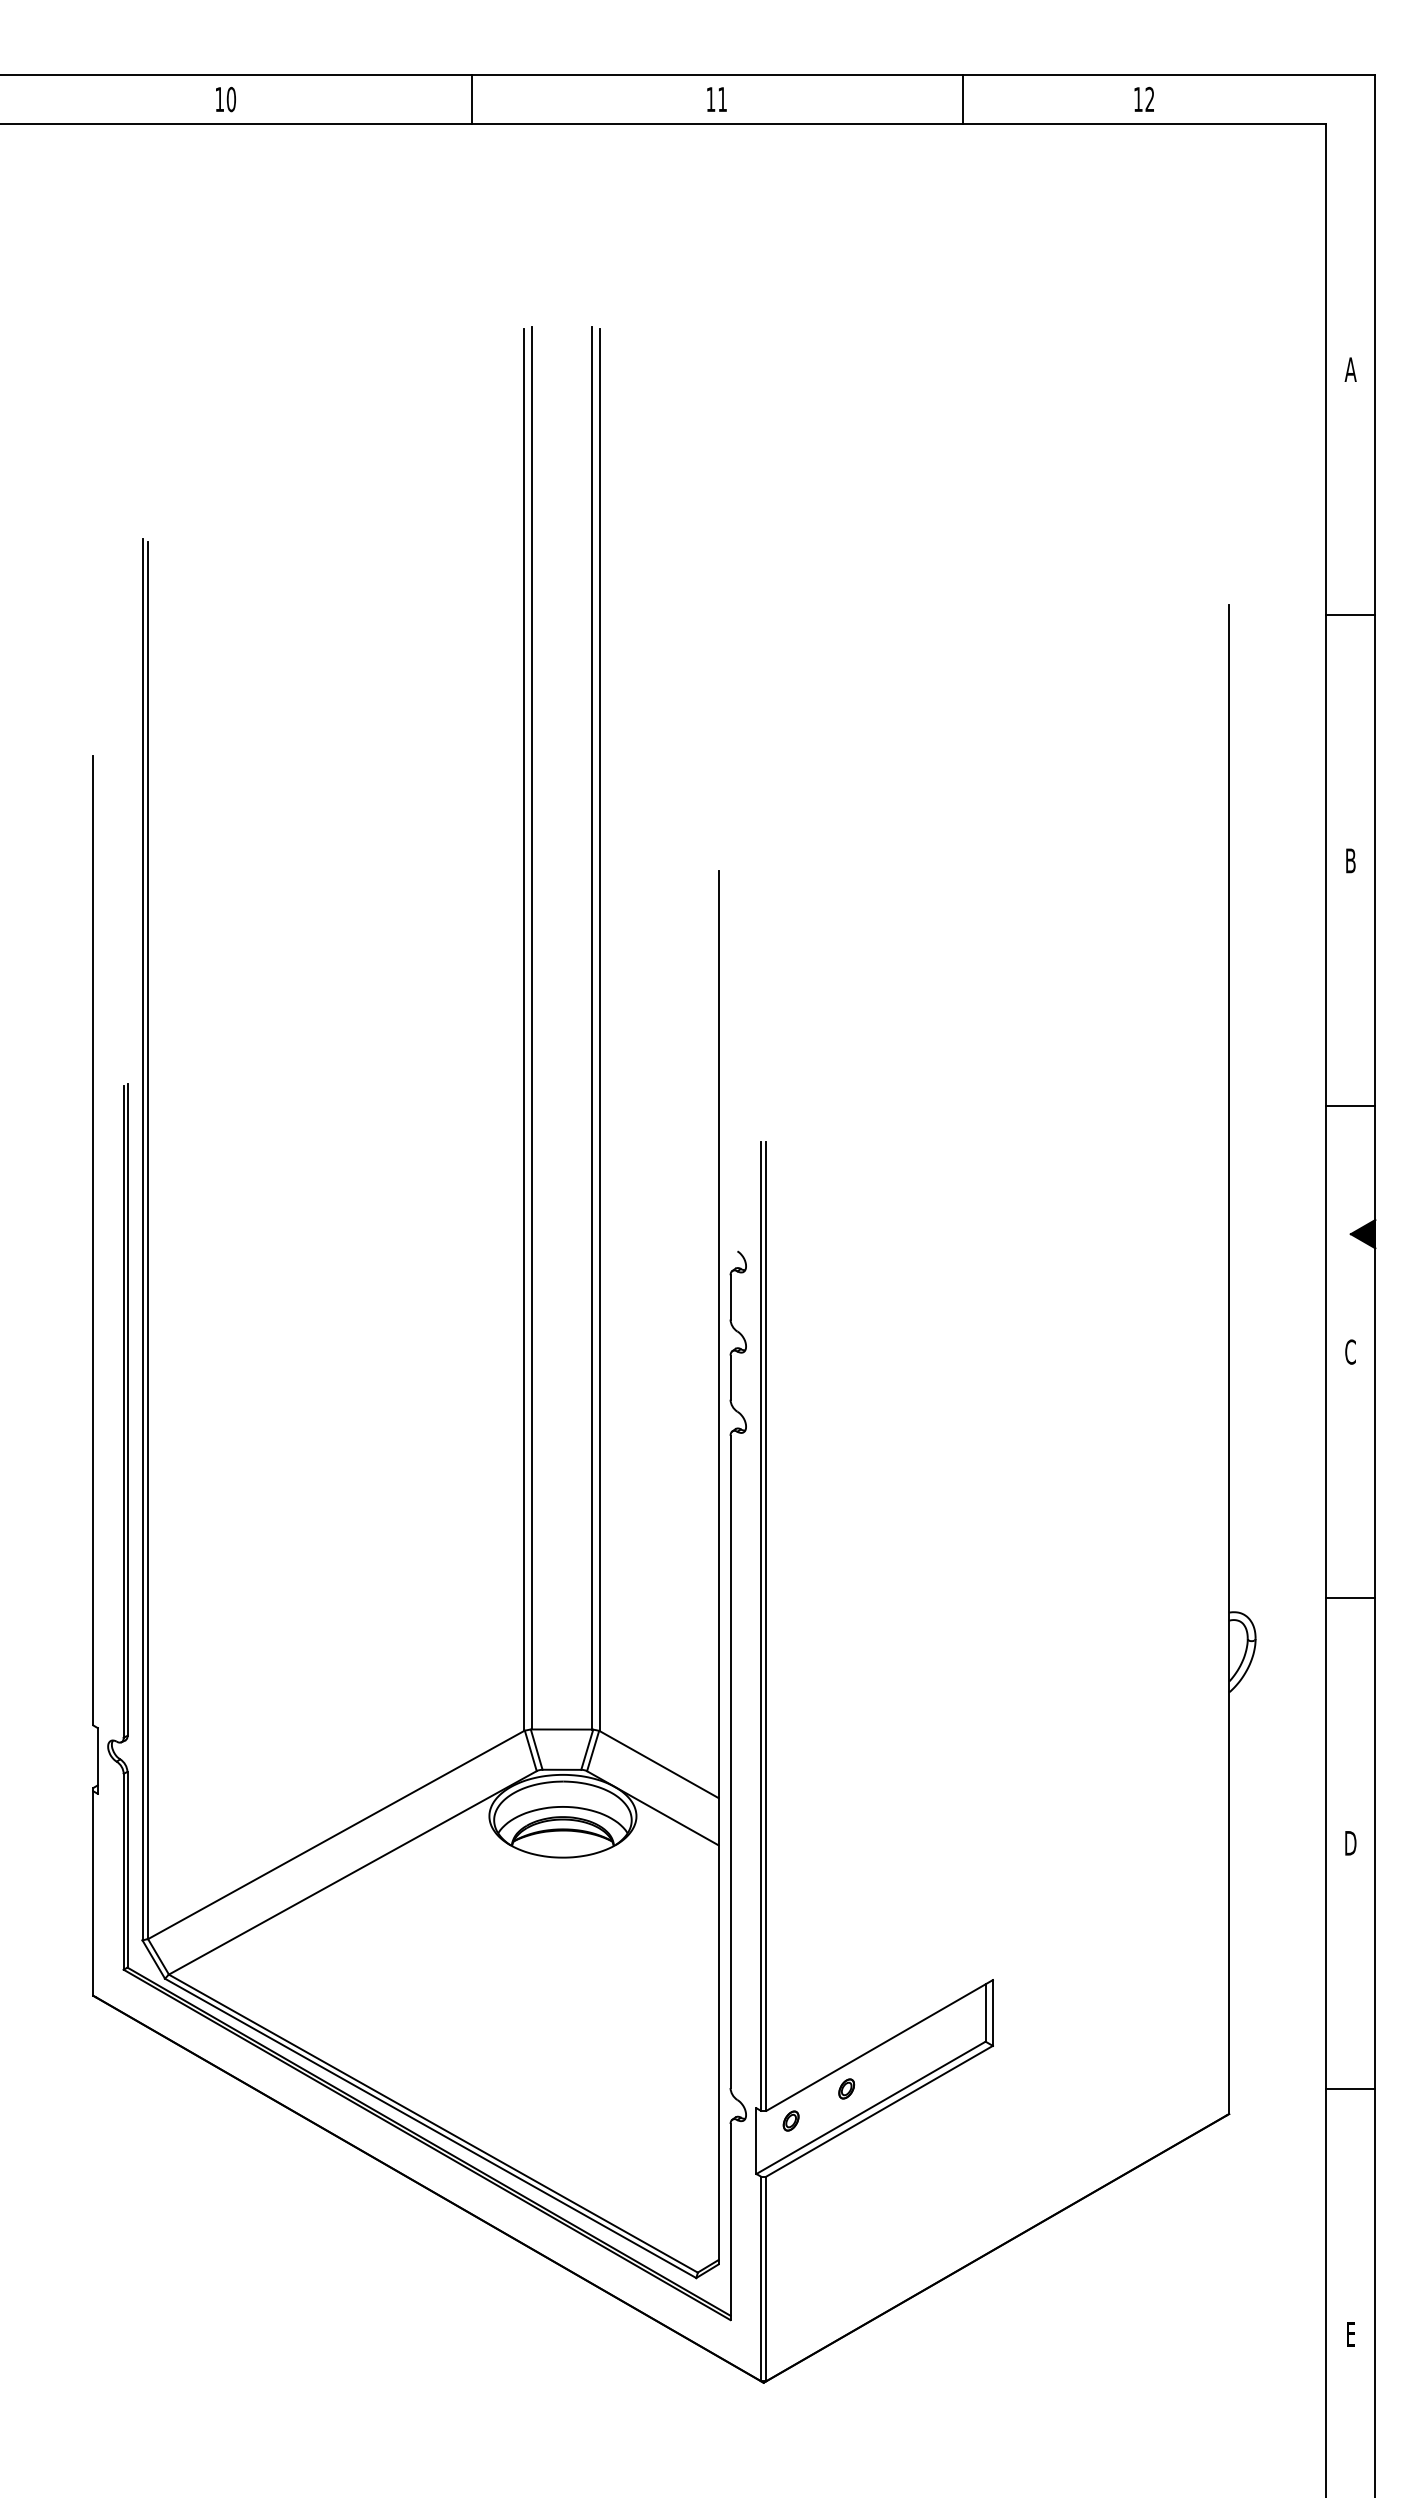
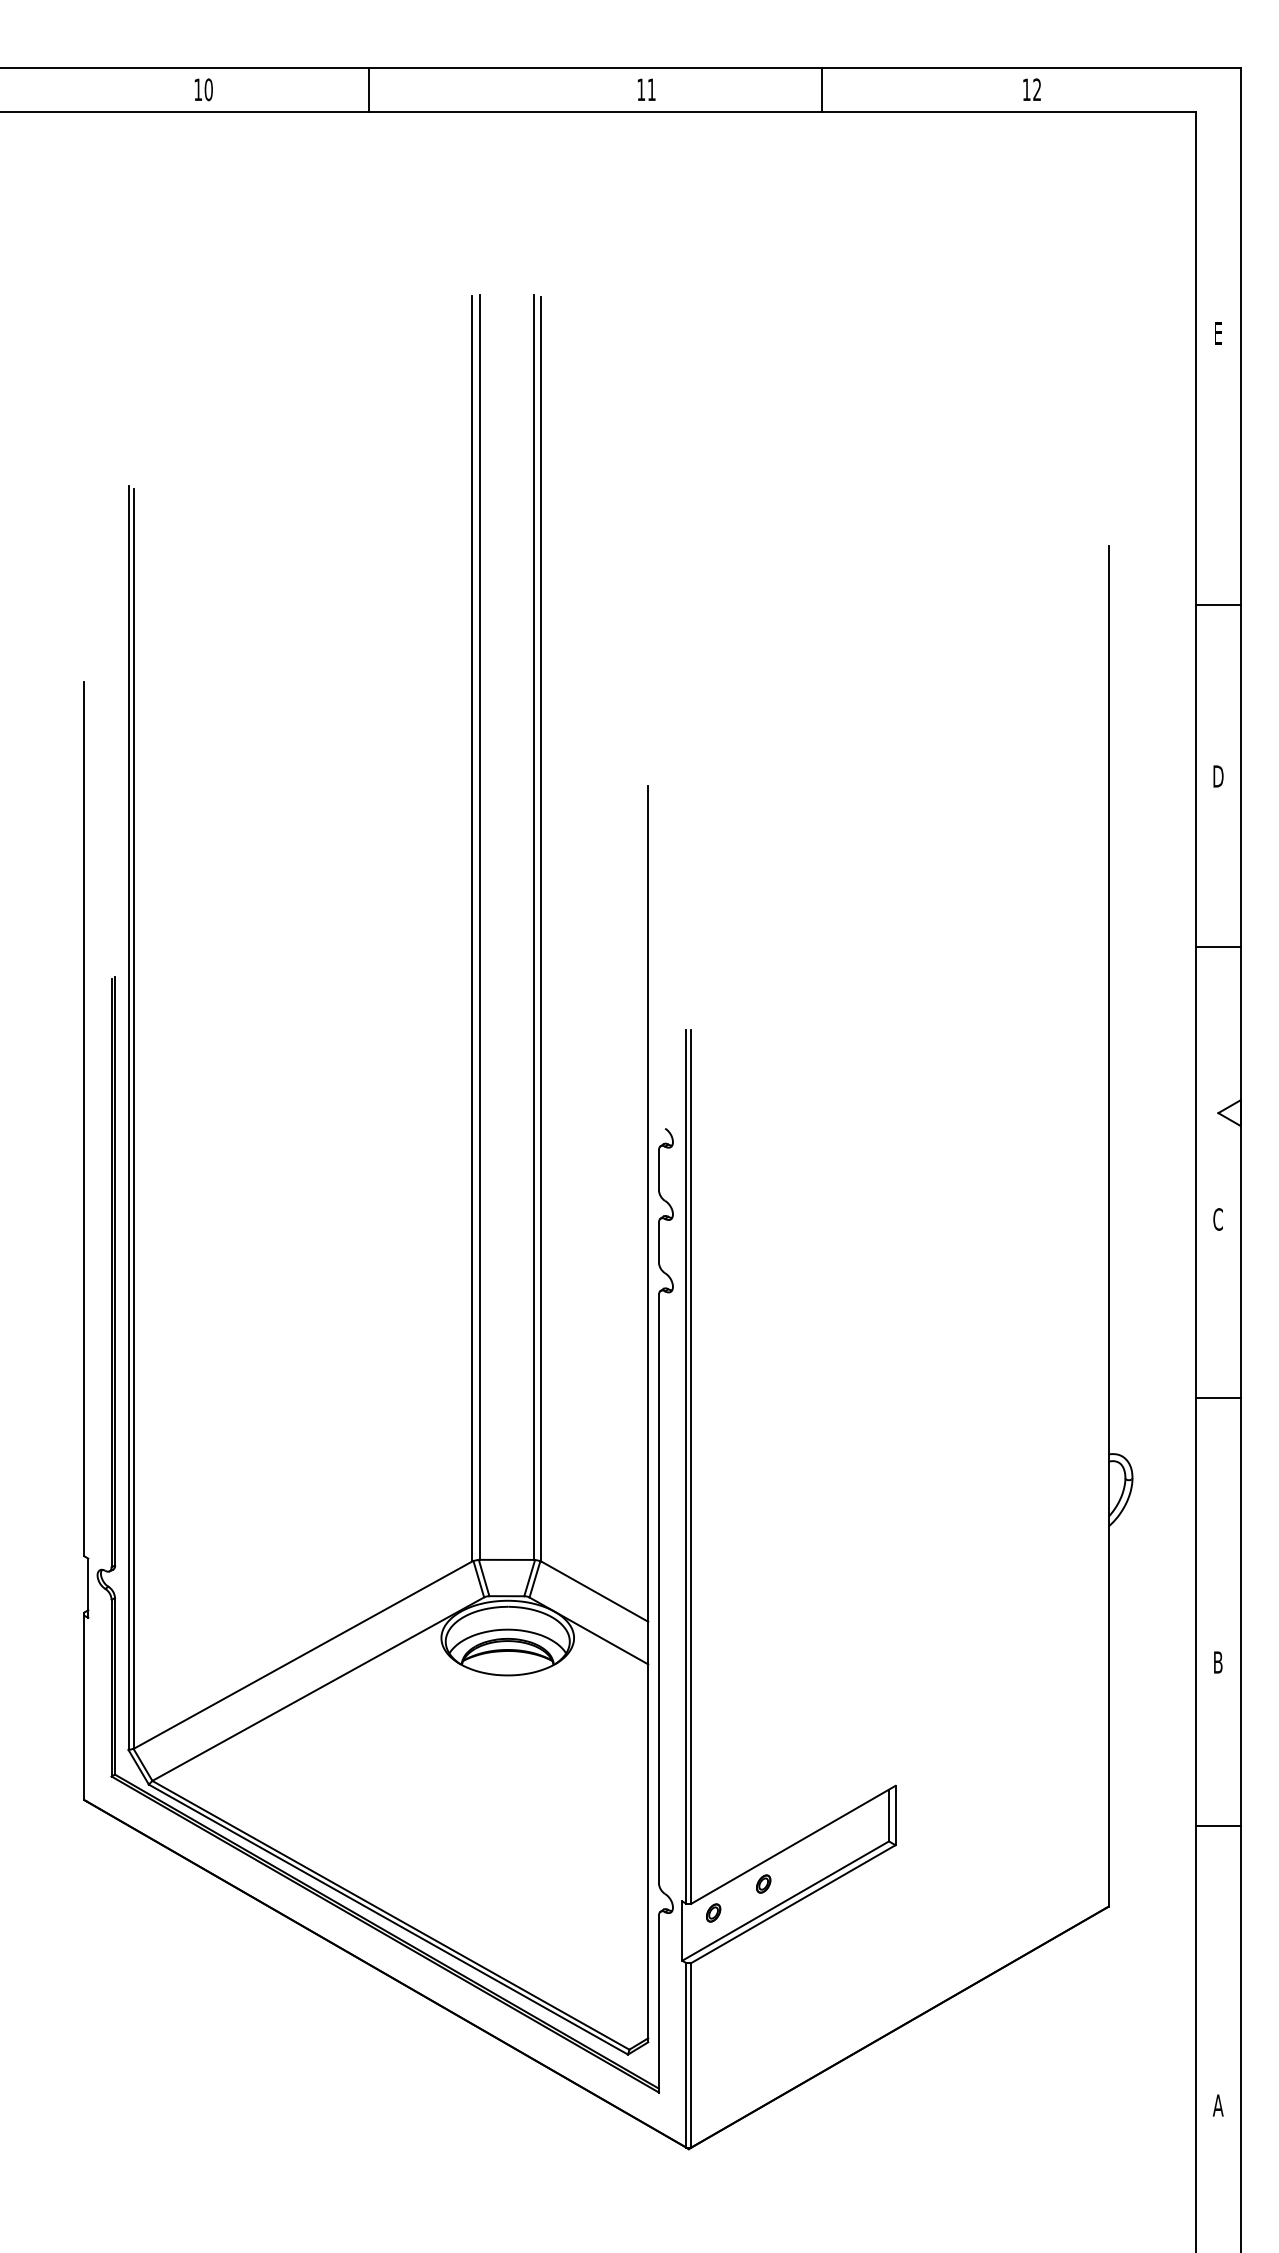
line: (471, 99) -> (368, 89), moved
line: (962, 99) -> (822, 89), moved
text: (1350, 369) -> (1218, 333), A -> E
line: (1350, 615) -> (1218, 605), moved
text: (1350, 860) -> (1218, 776), B -> D
line: (1350, 1106) -> (1218, 946), moved
fill: (1362, 1233) -> (1228, 1112), removed
line: (1350, 1597) -> (1218, 1397), moved
text: (1350, 1843) -> (1218, 1662), D -> B
line: (1350, 2088) -> (1218, 1825), moved
text: (1350, 2334) -> (1218, 2105), E -> A

